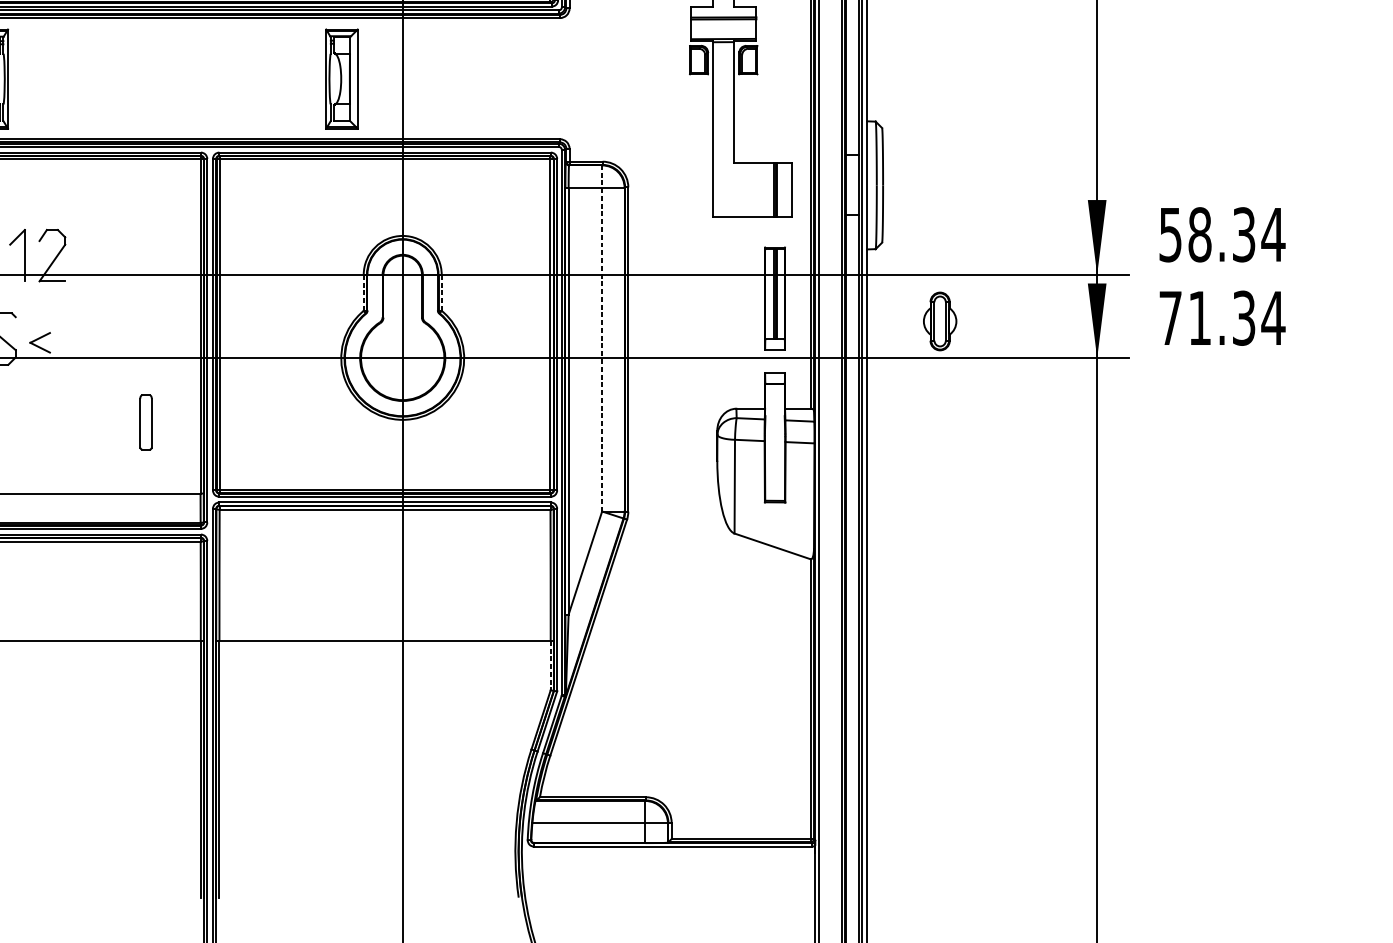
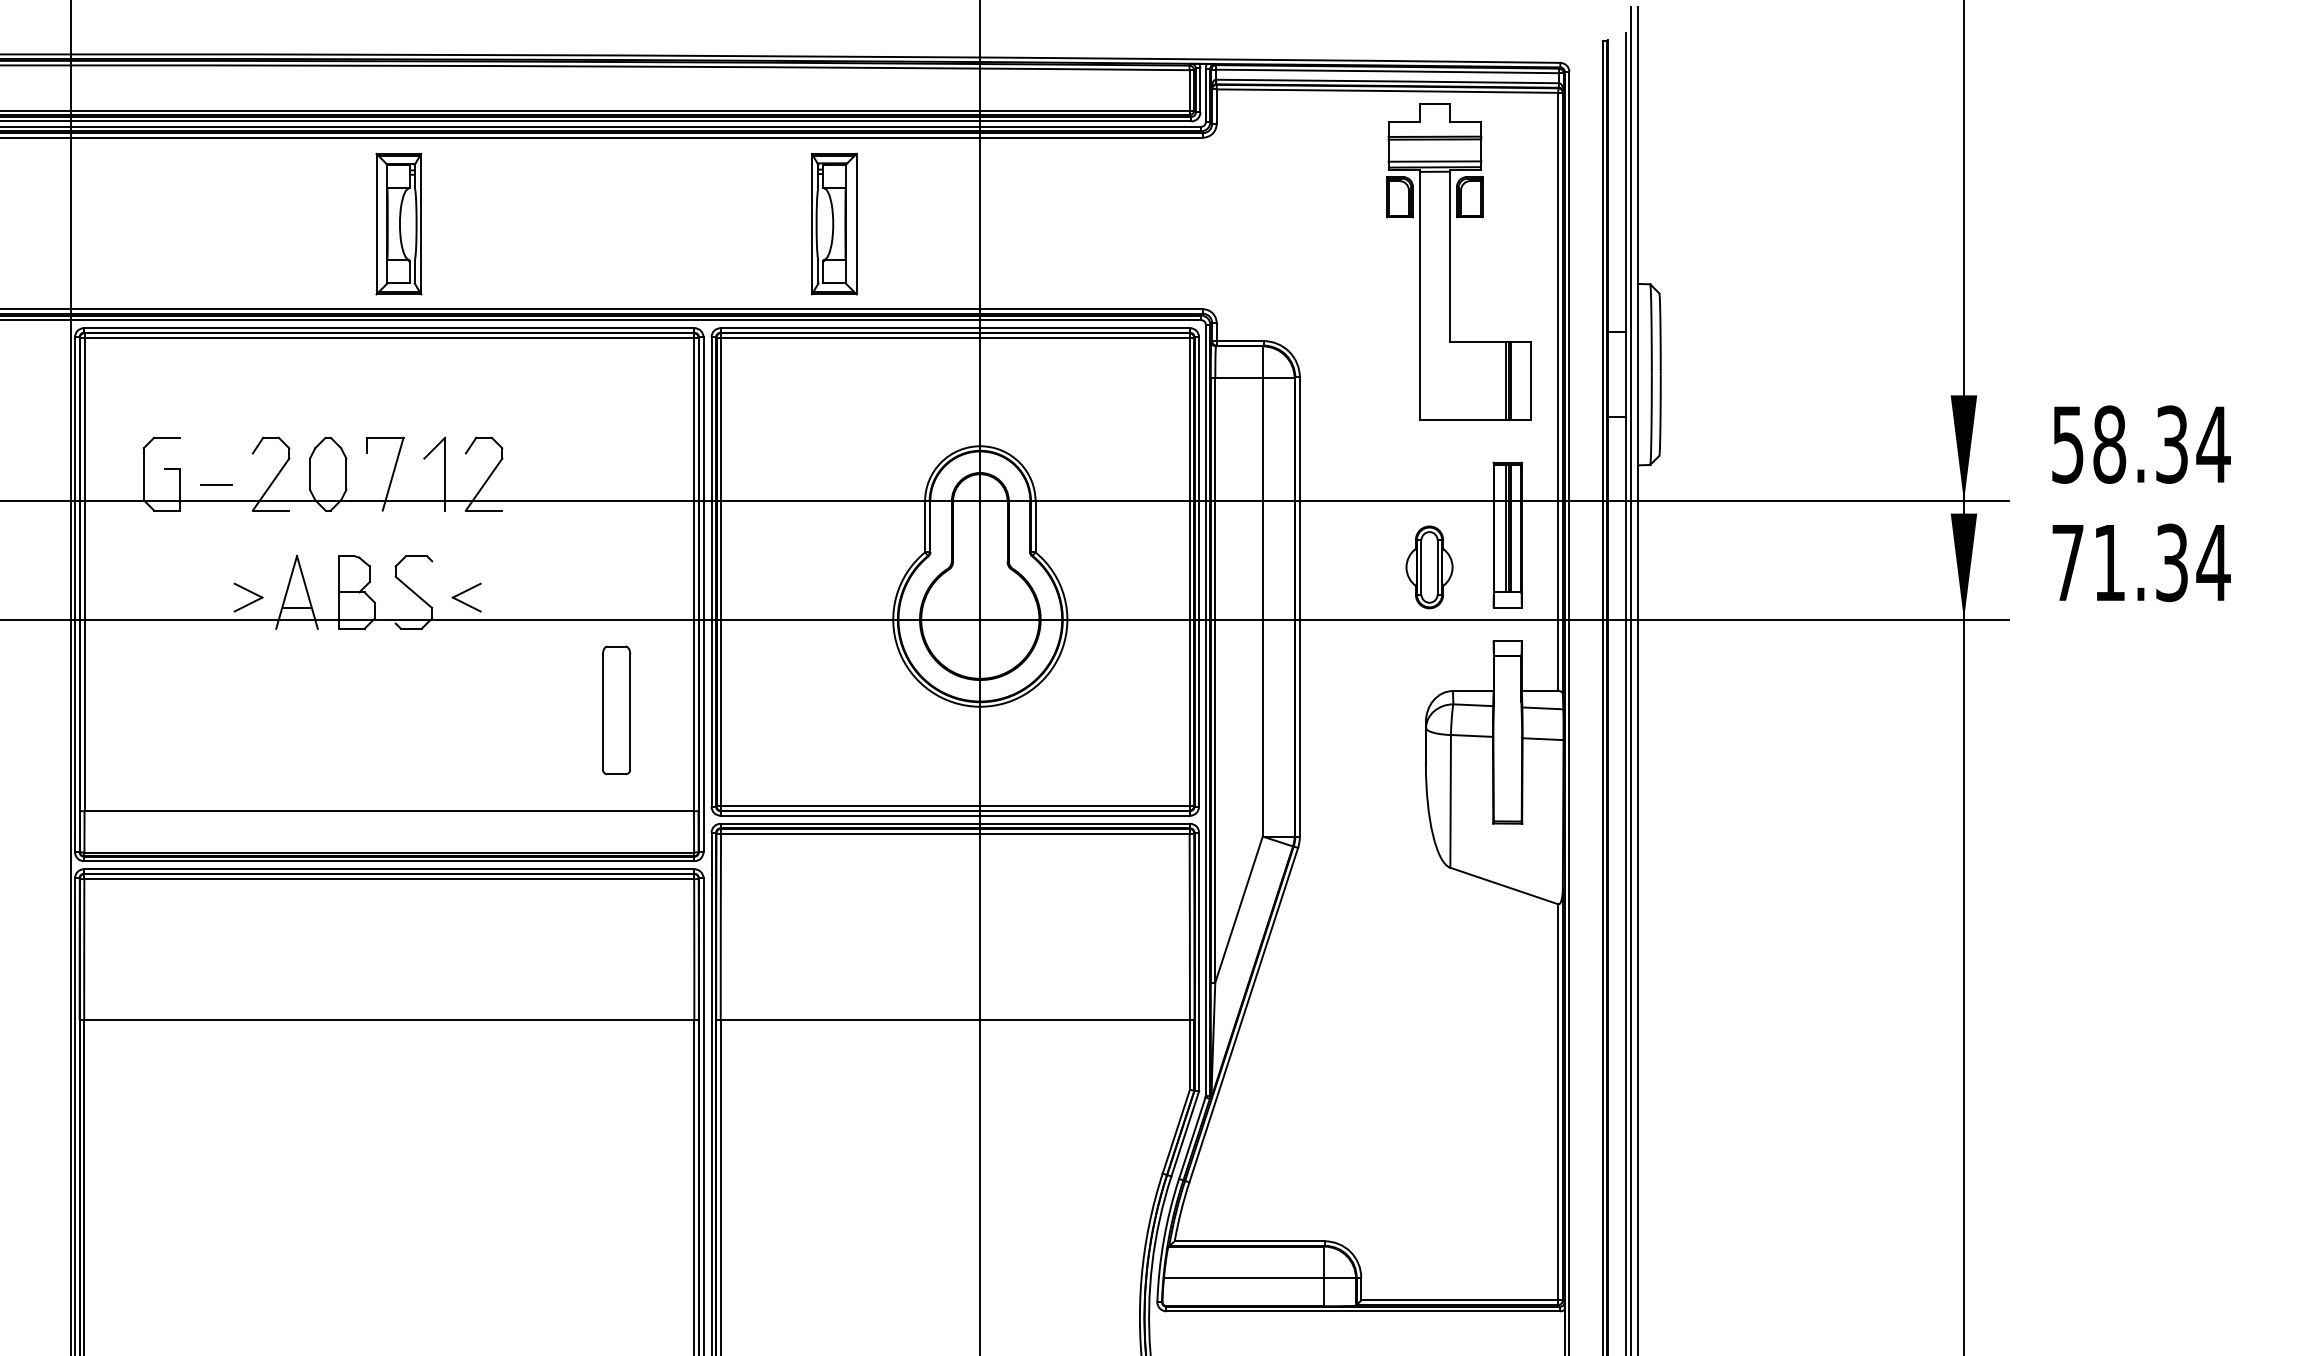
line: (723, 34) -> (1434, 161), added
part: (341, 78) -> (833, 223), moved
line: (441, 292) -> (1035, 526), dashed -> solid
line: (364, 293) -> (925, 527), dashed -> solid
part: (940, 321) -> (1429, 567), moved
line: (601, 337) -> (1262, 590), dashed -> solid
part: (145, 422) -> (616, 710), size x1.67
line: (550, 666) -> (1189, 1055), dashed -> solid

